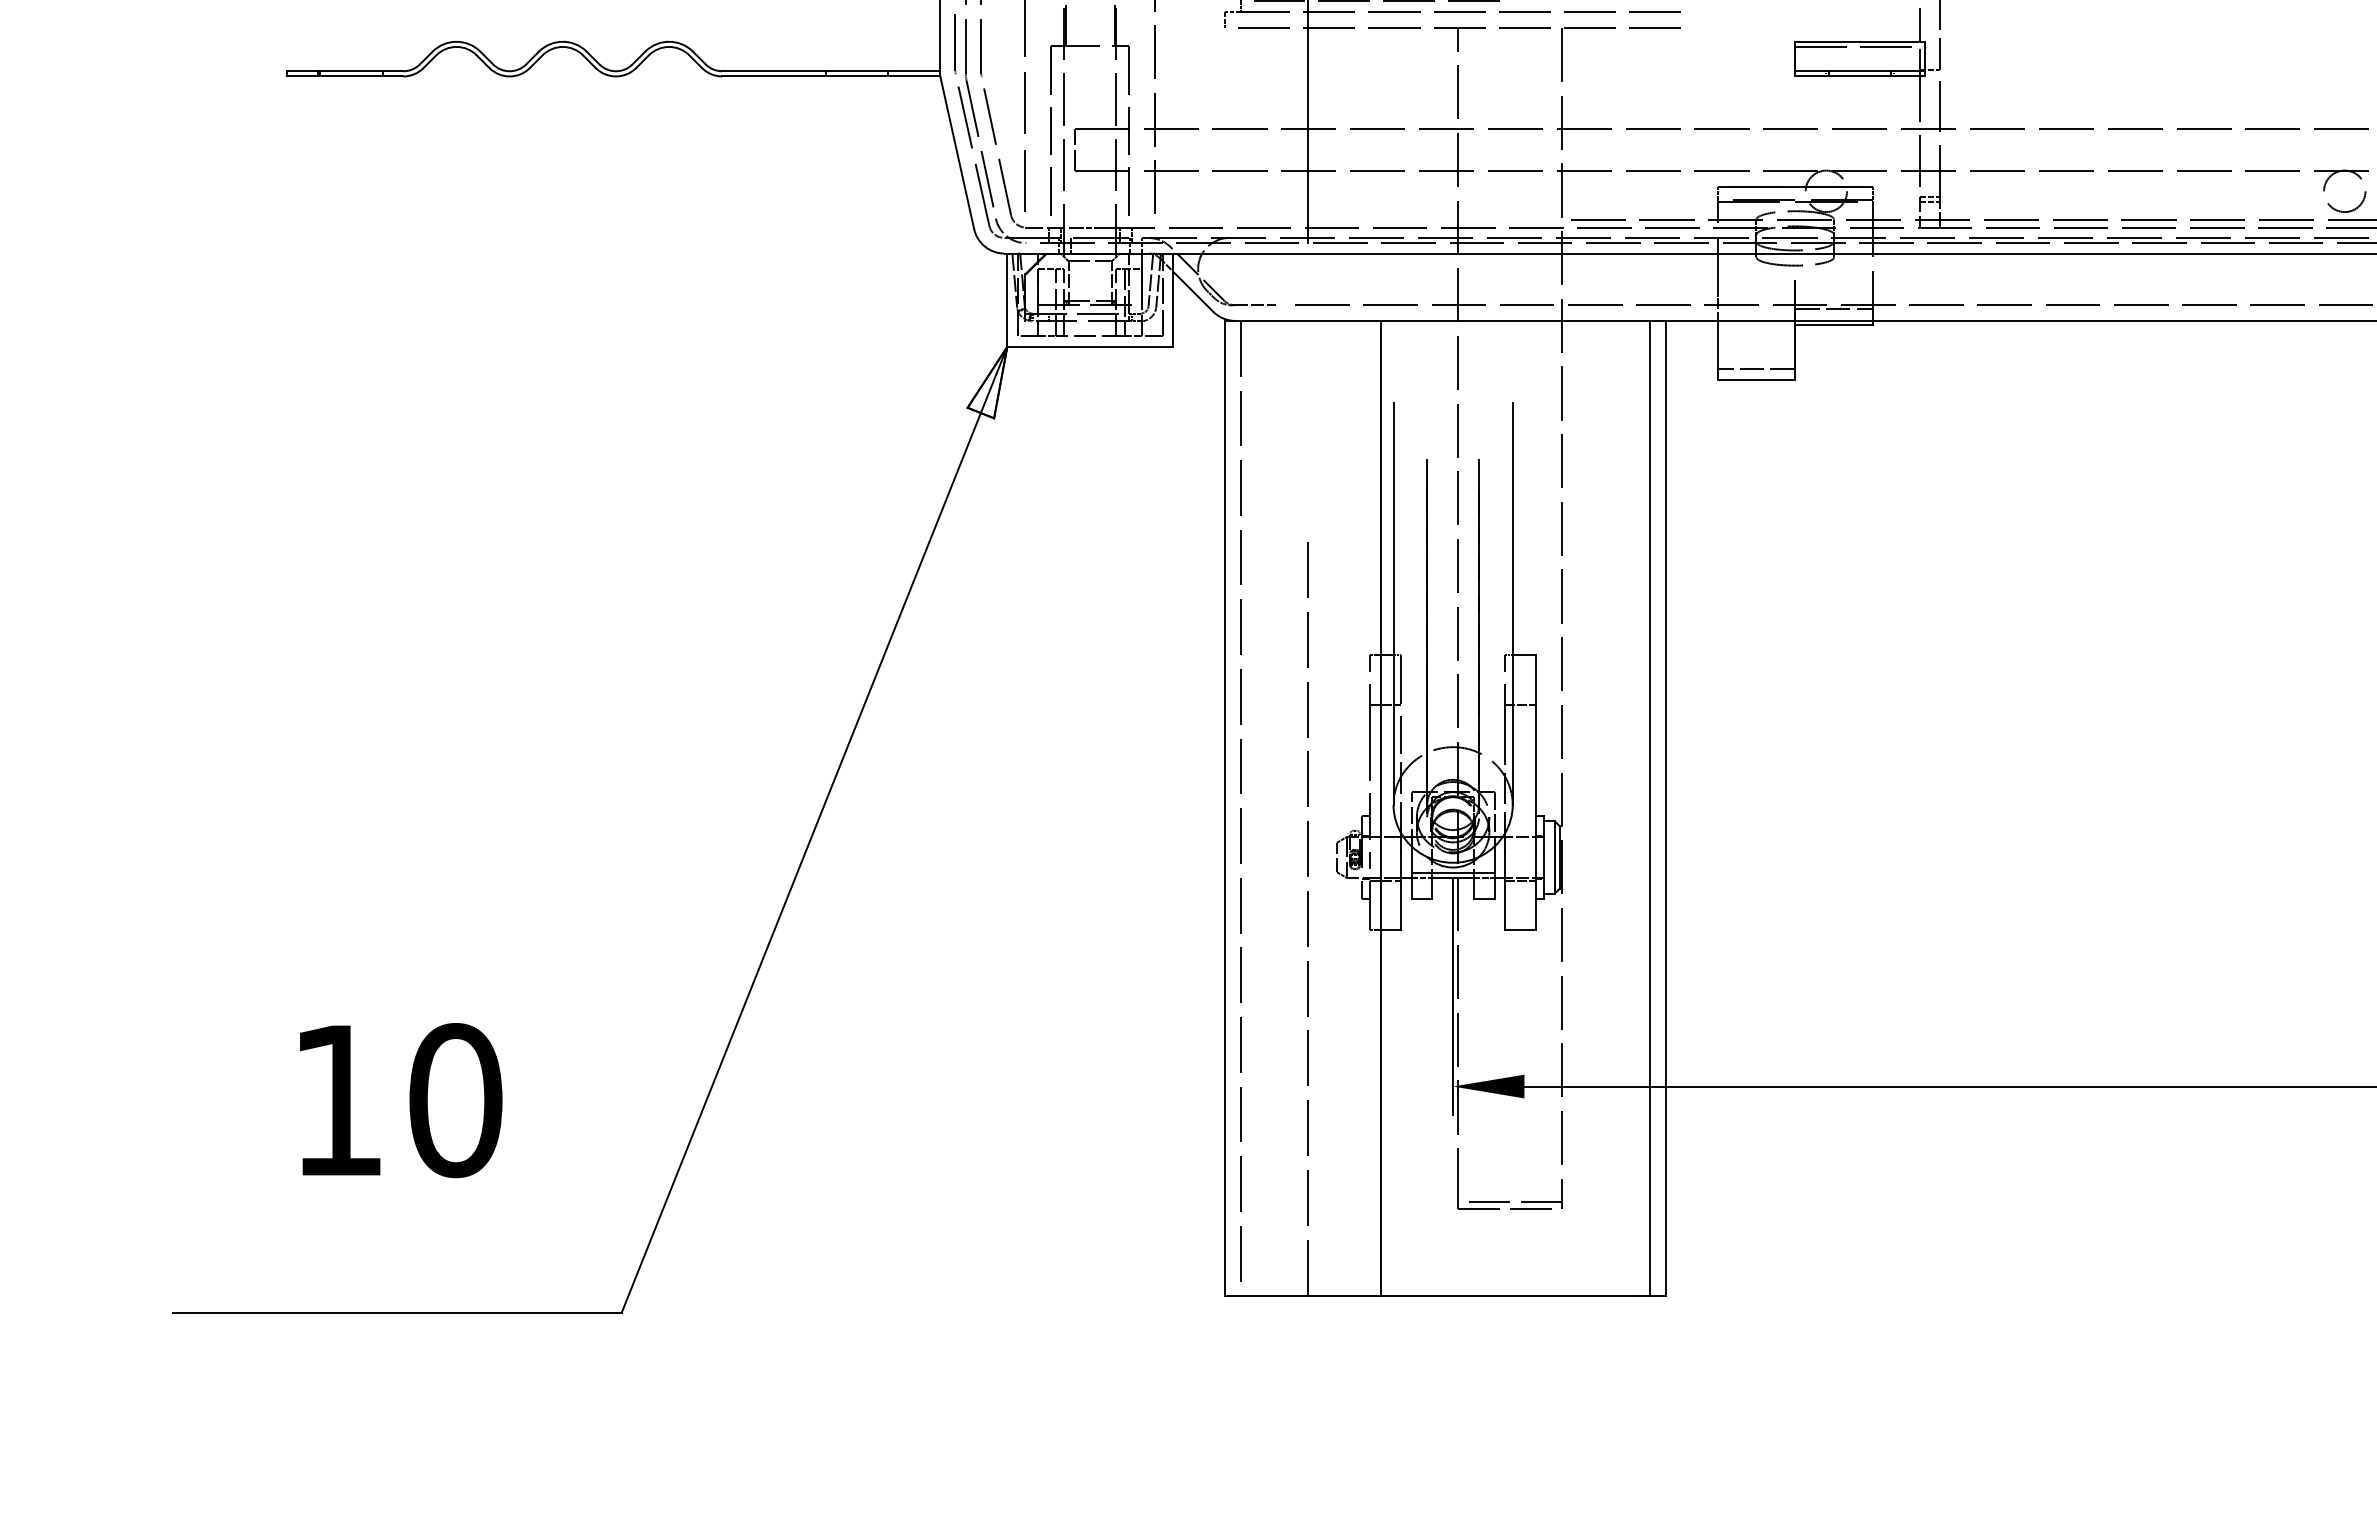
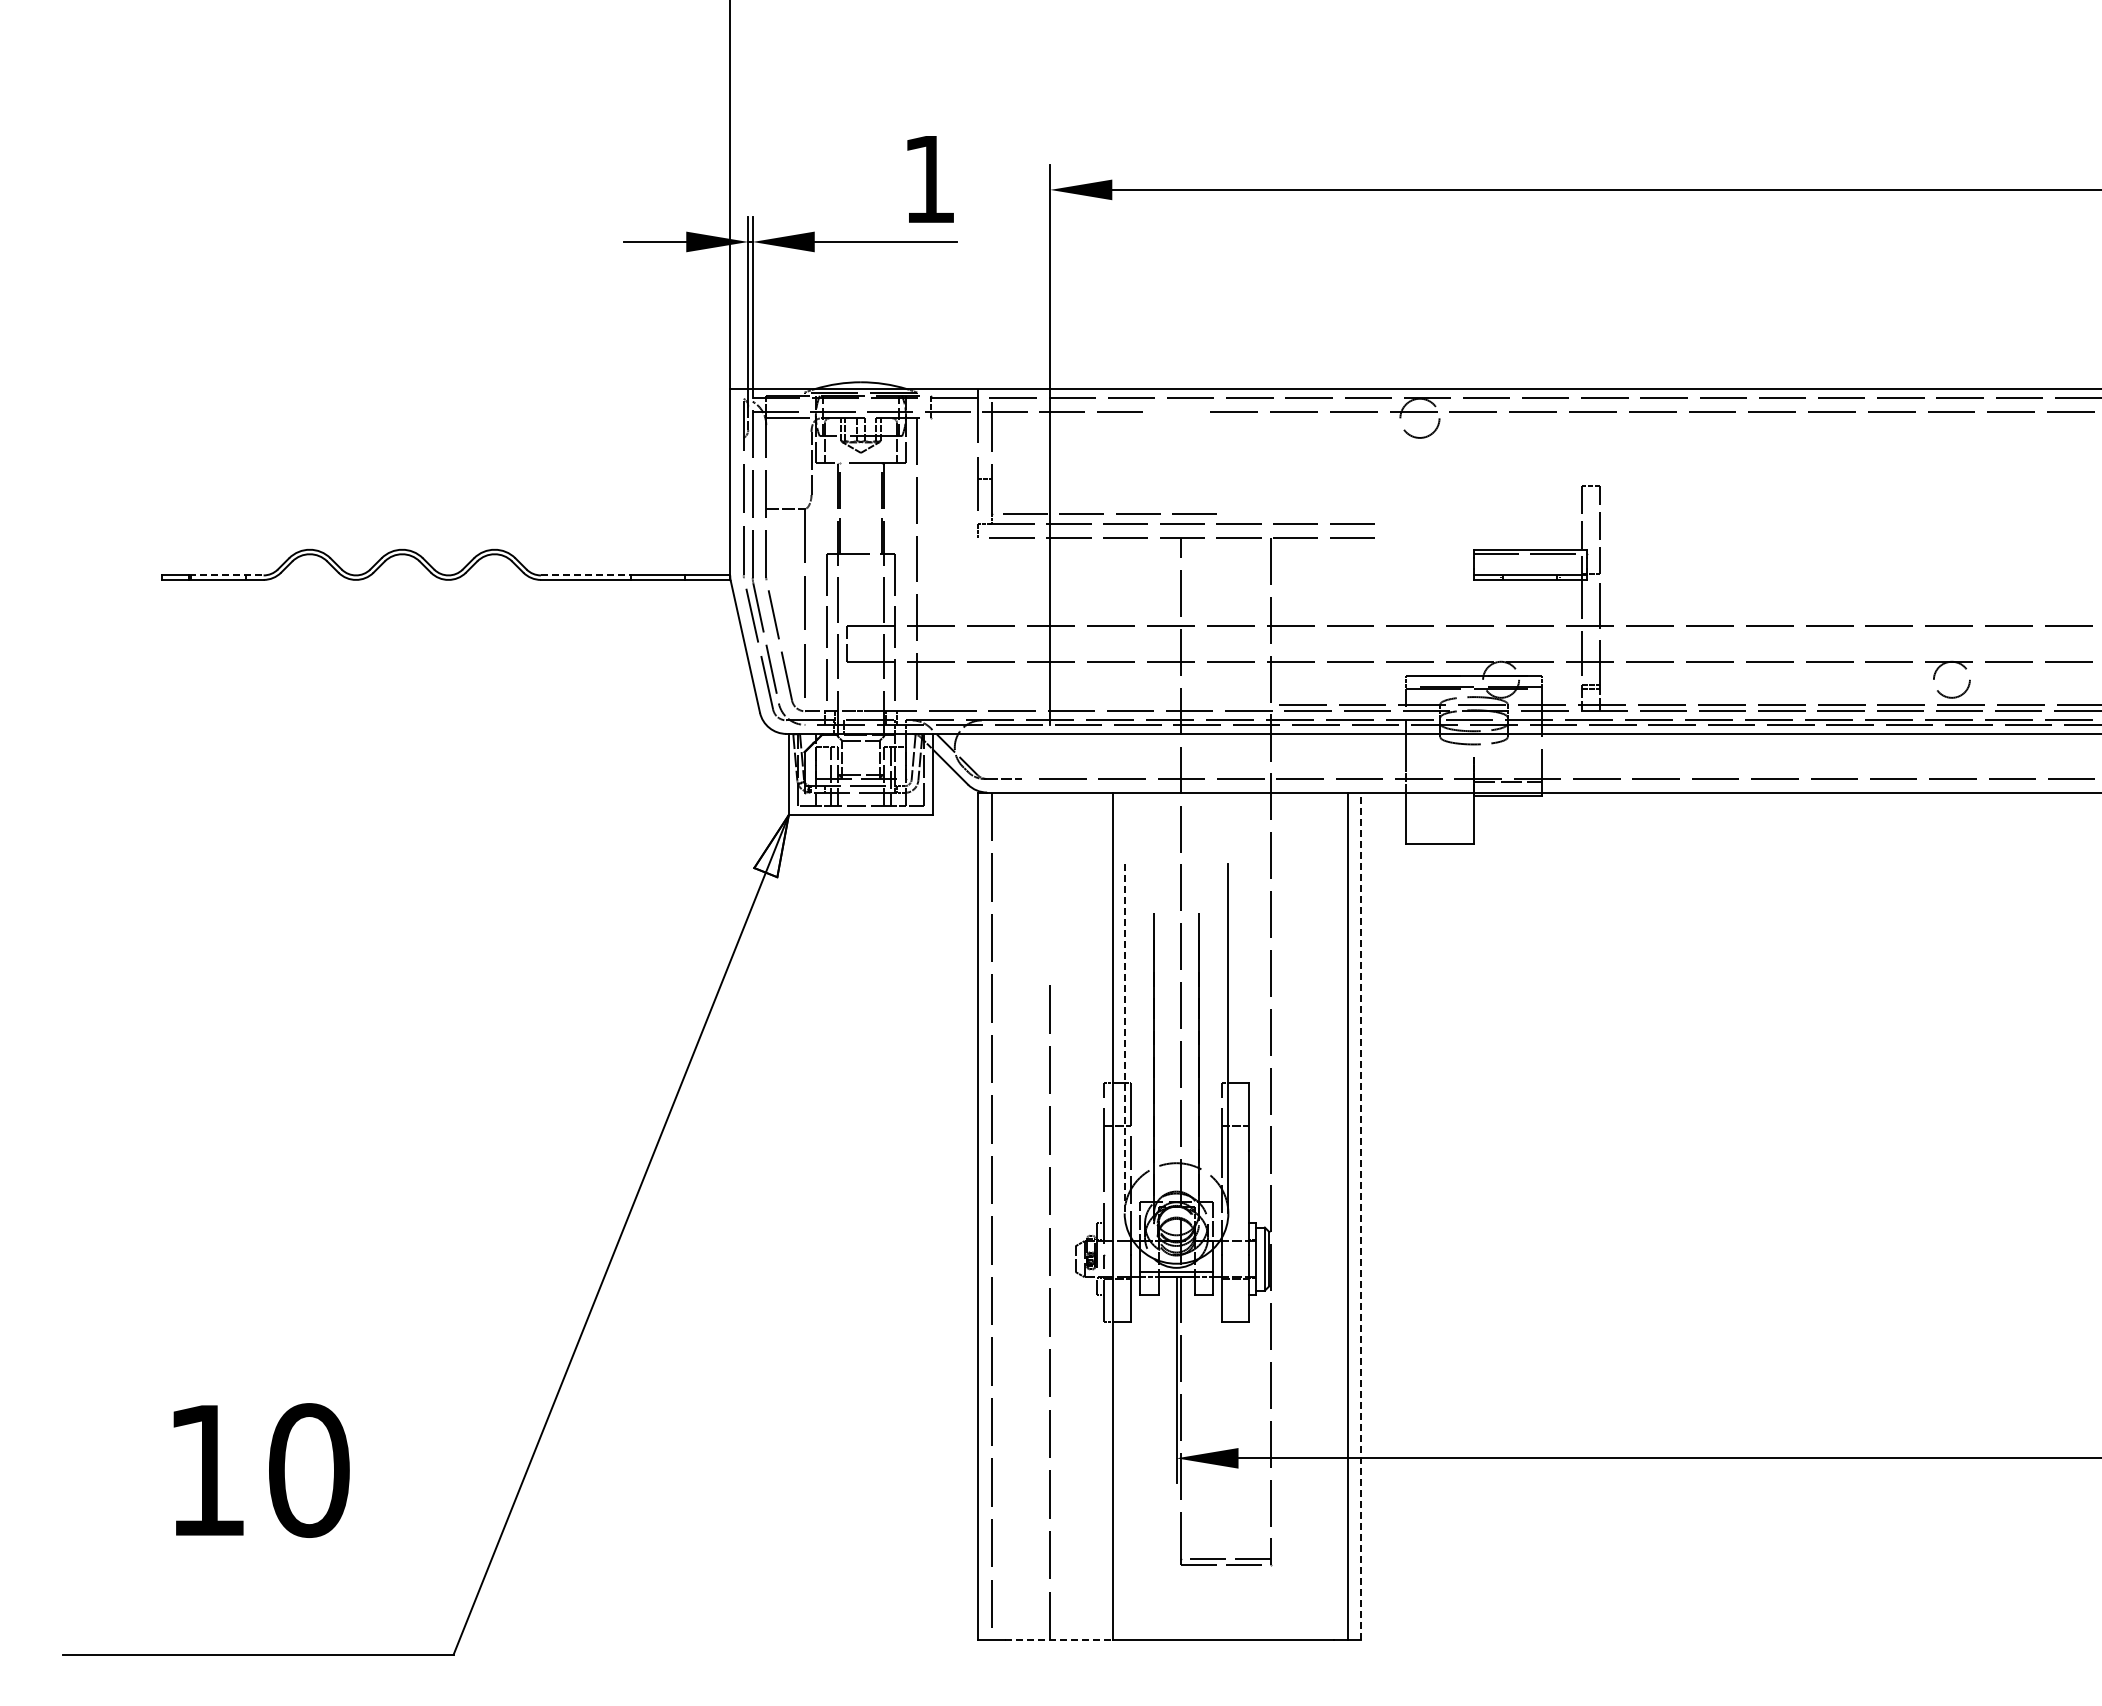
line: (360, 71) -> (226, 575), solid -> dashed
line: (774, 71) -> (586, 575), solid -> dashed
line: (1755, 369) -> (1439, 834), removed
line: (1393, 603) -> (1124, 1038), solid -> dashed
line: (1665, 808) -> (1361, 1216), solid -> dashed
line: (1318, 1296) -> (1059, 1640), solid -> dashed

